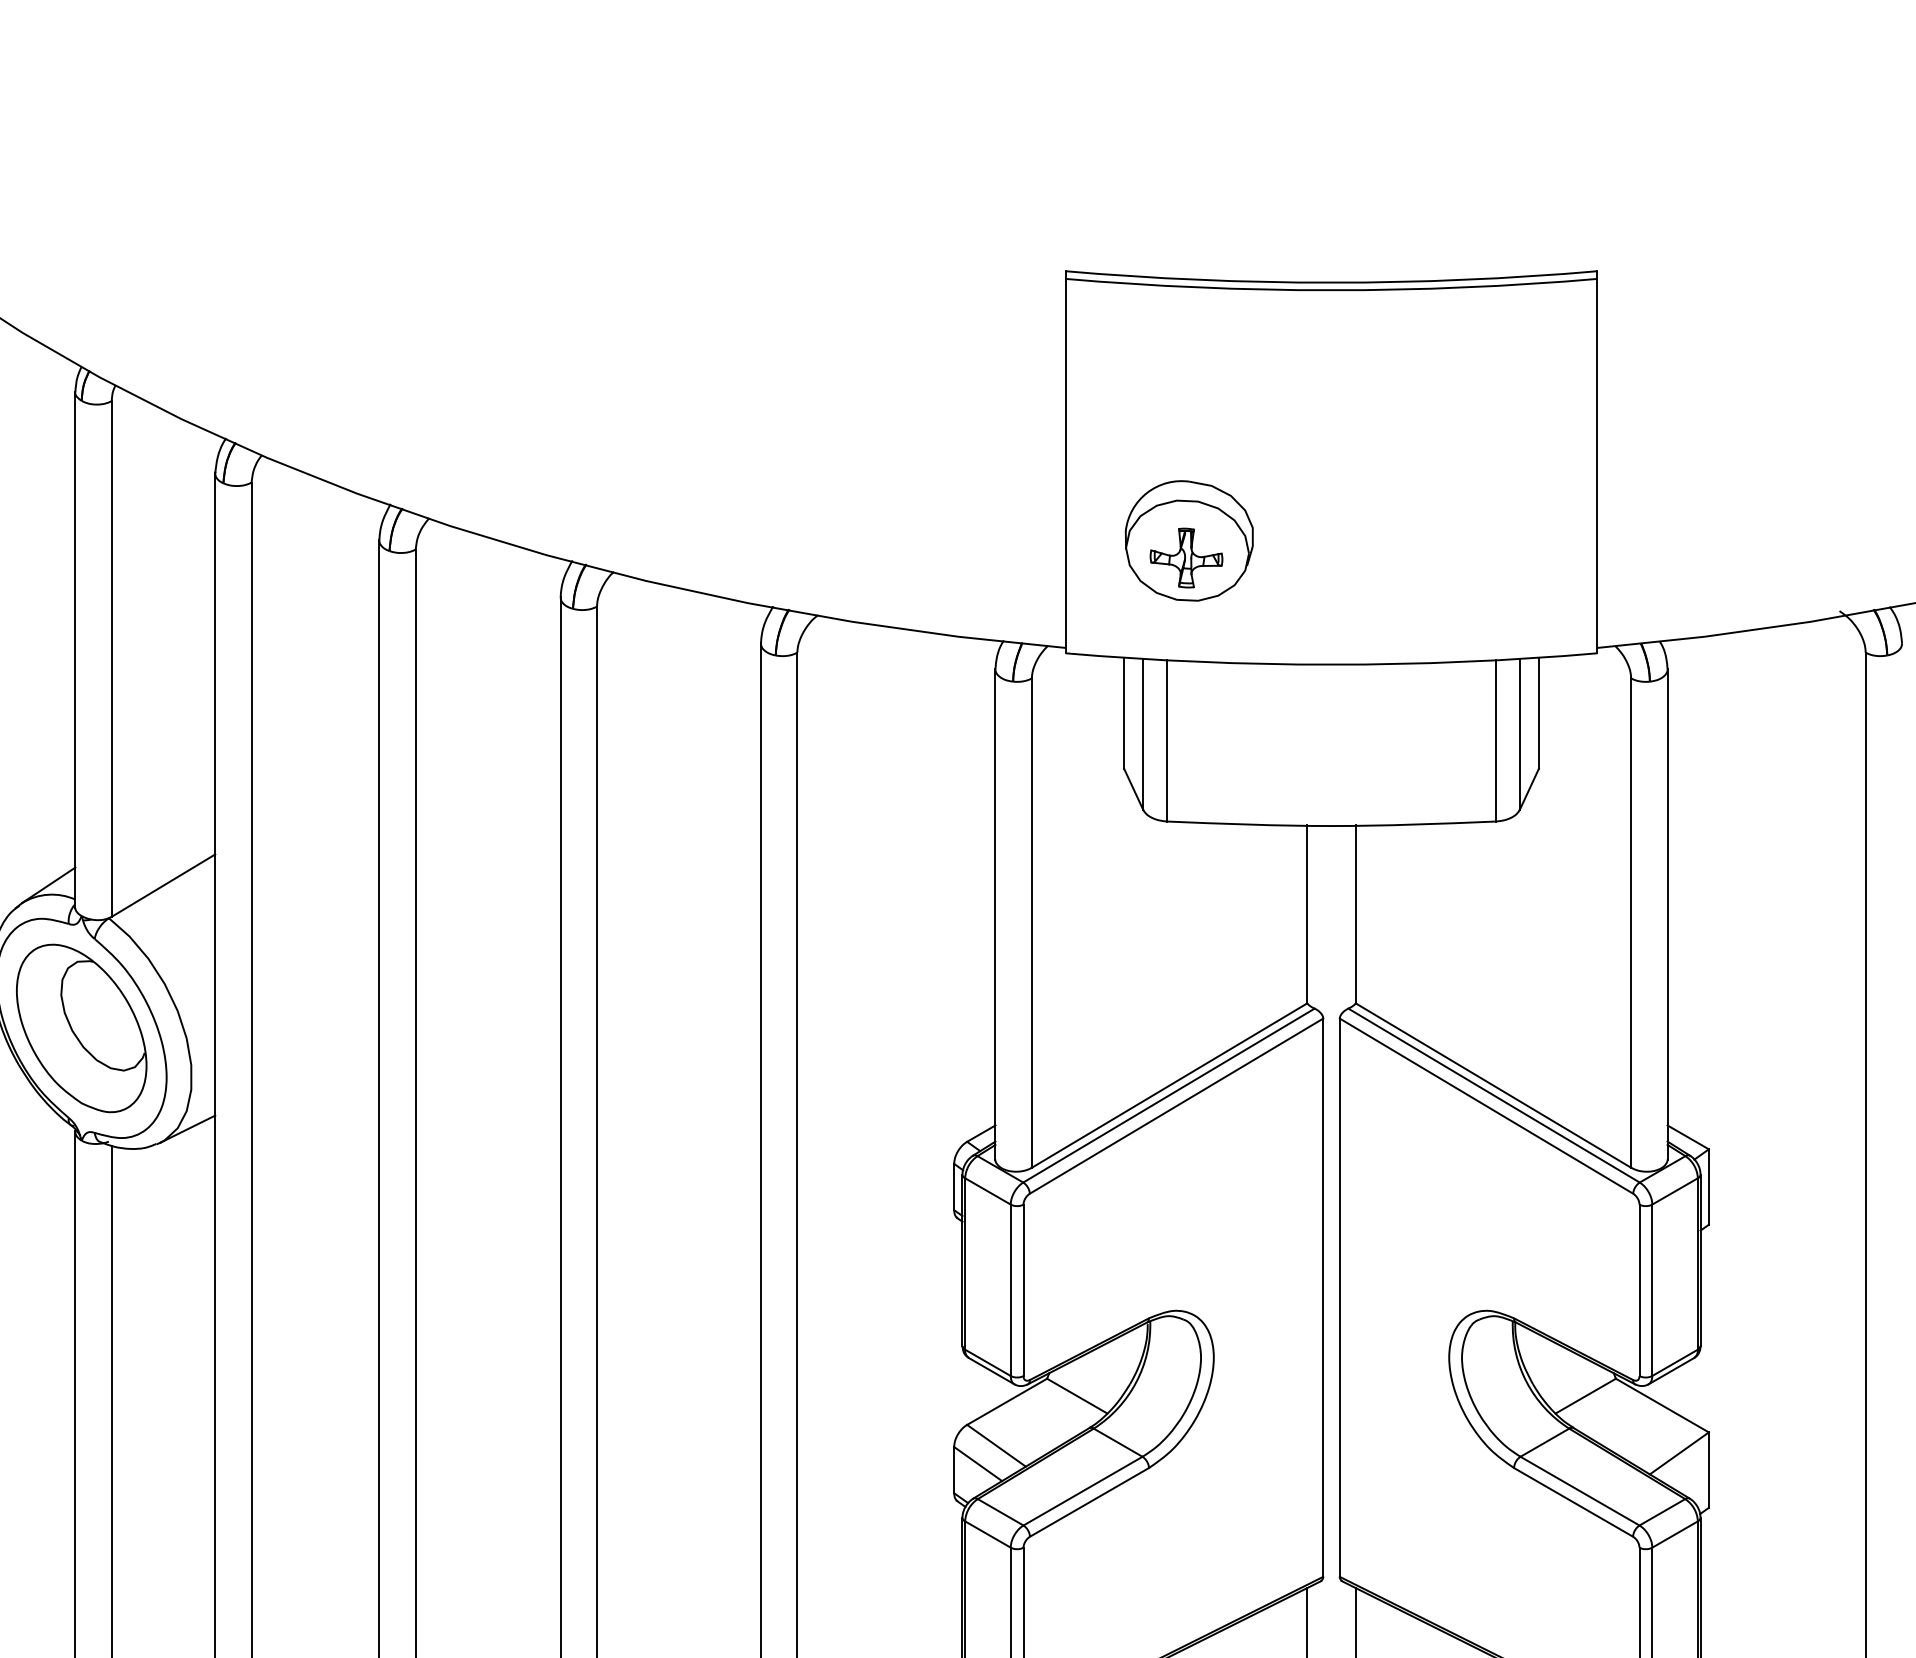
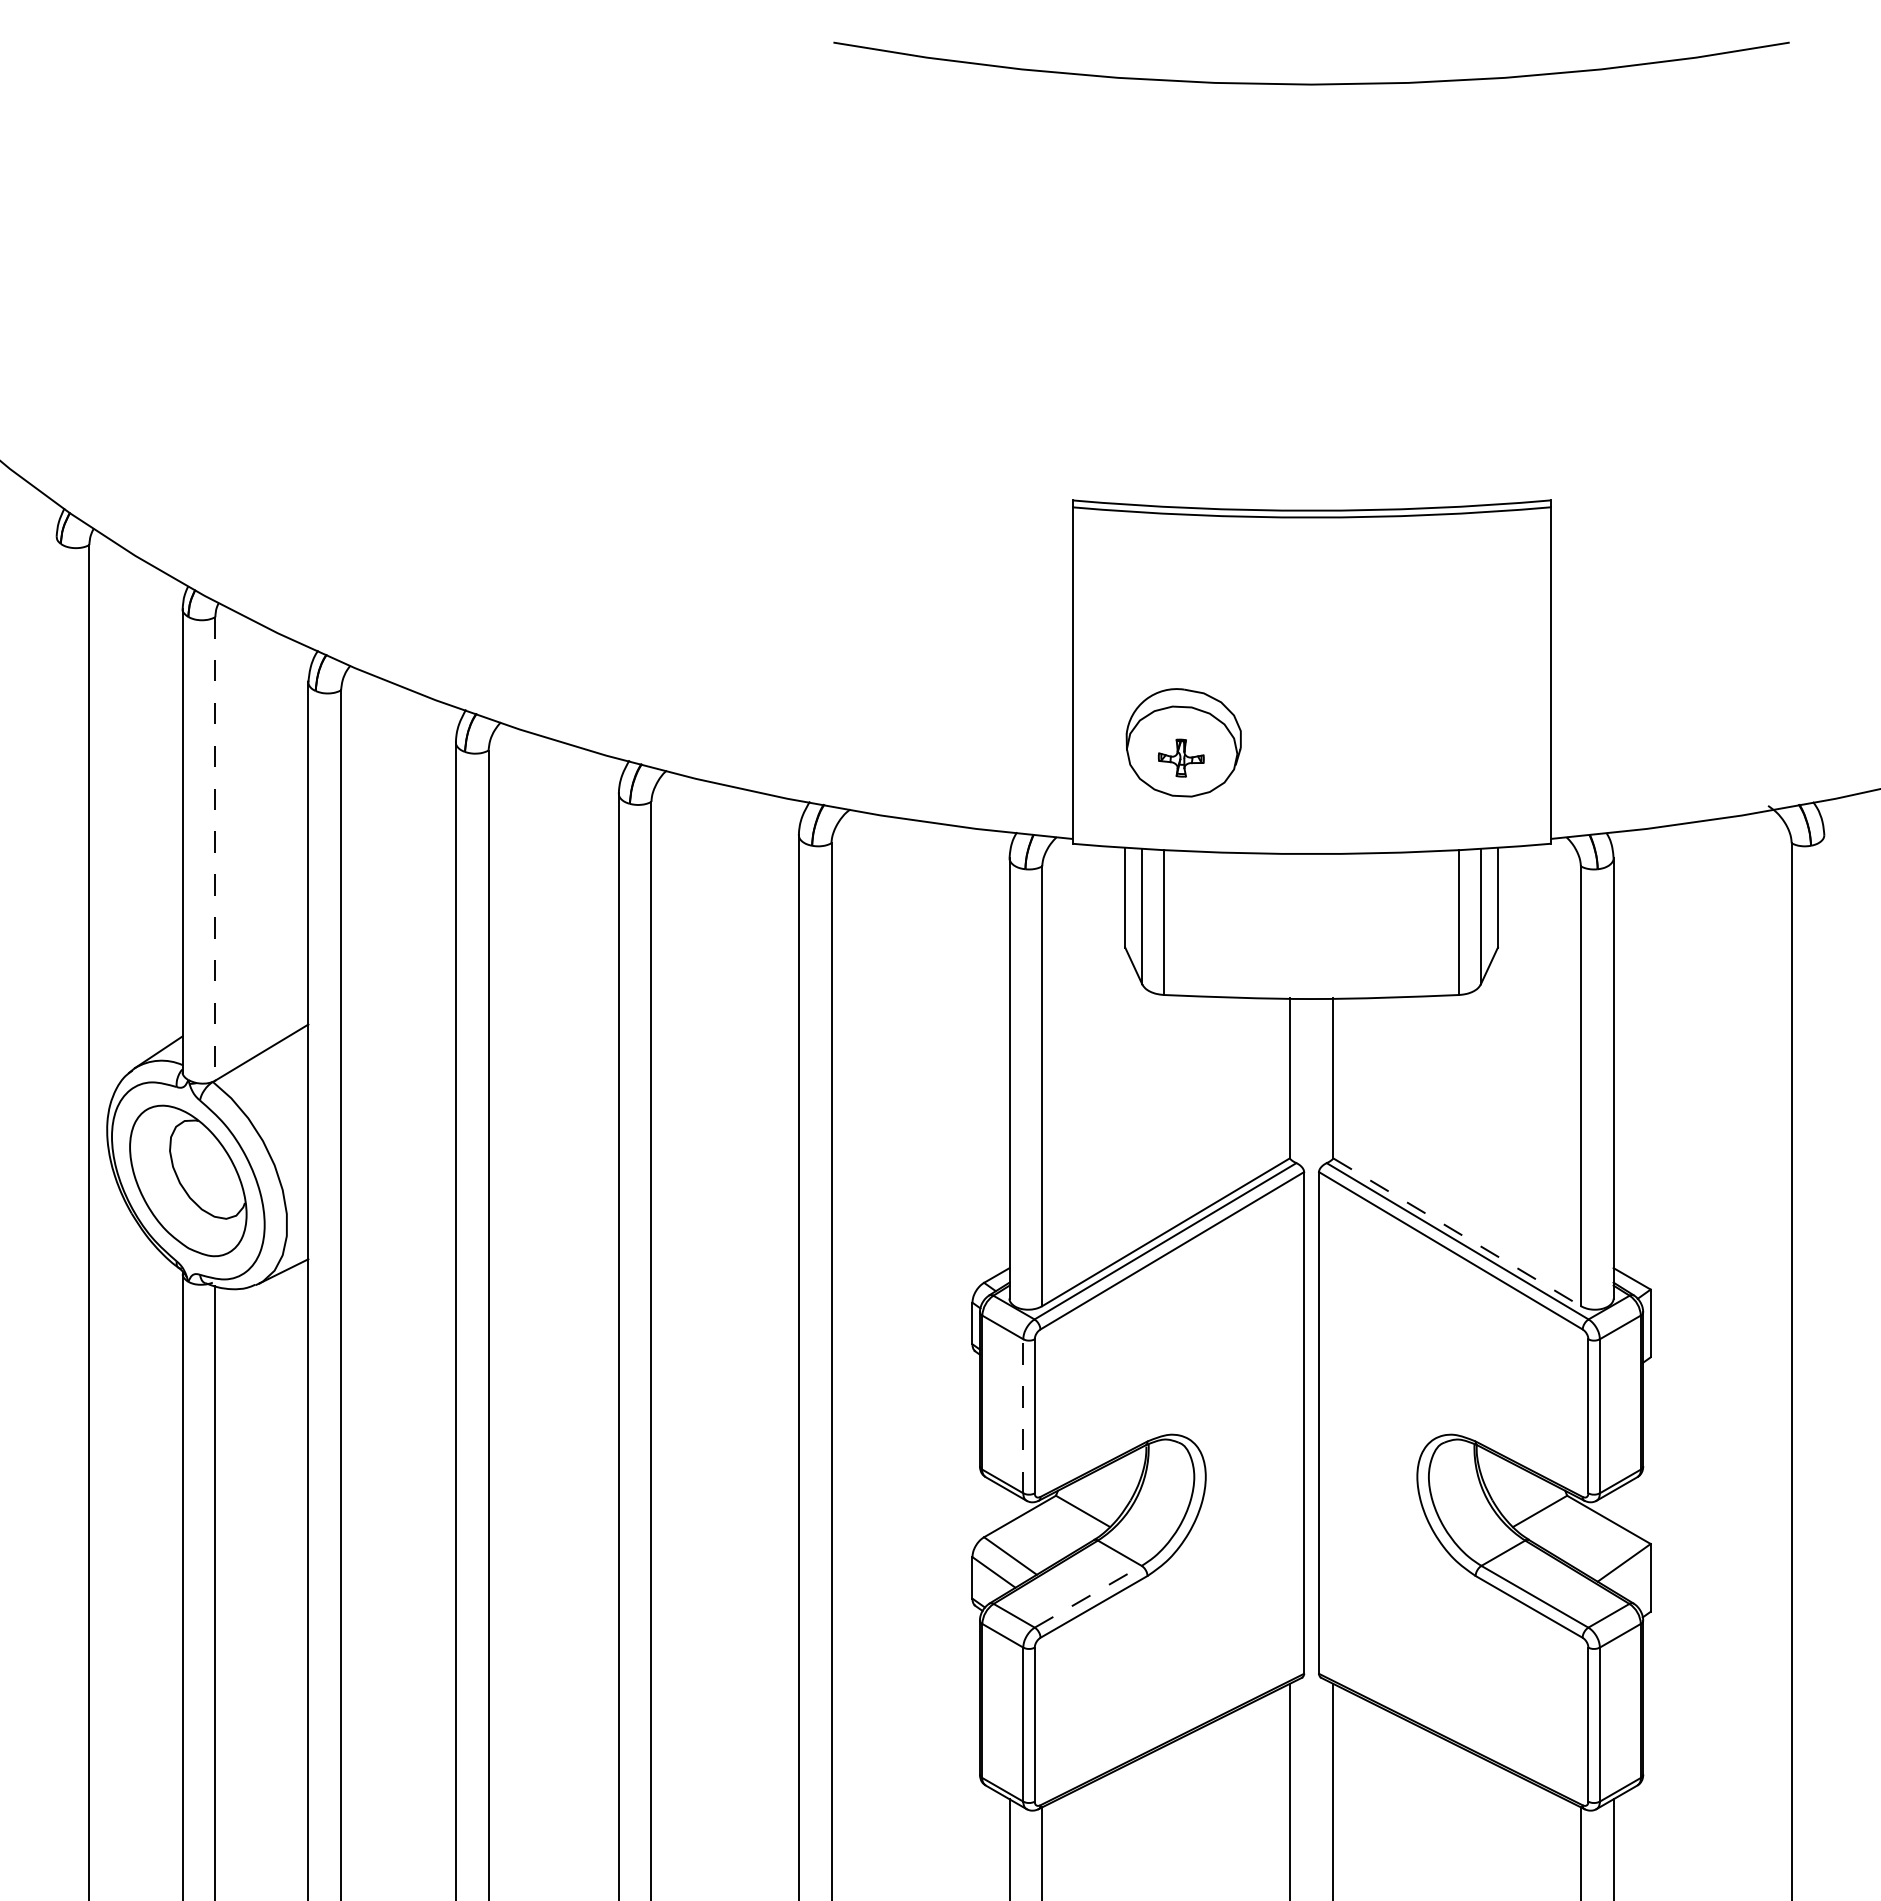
part: (1186, 557) -> (1181, 757), size x0.7
line: (111, 658) -> (215, 848), solid -> dashed
line: (1493, 1085) -> (1457, 1232), solid -> dashed
line: (1010, 1289) -> (1023, 1415), solid -> dashed
line: (1083, 1490) -> (1088, 1596), solid -> dashed

